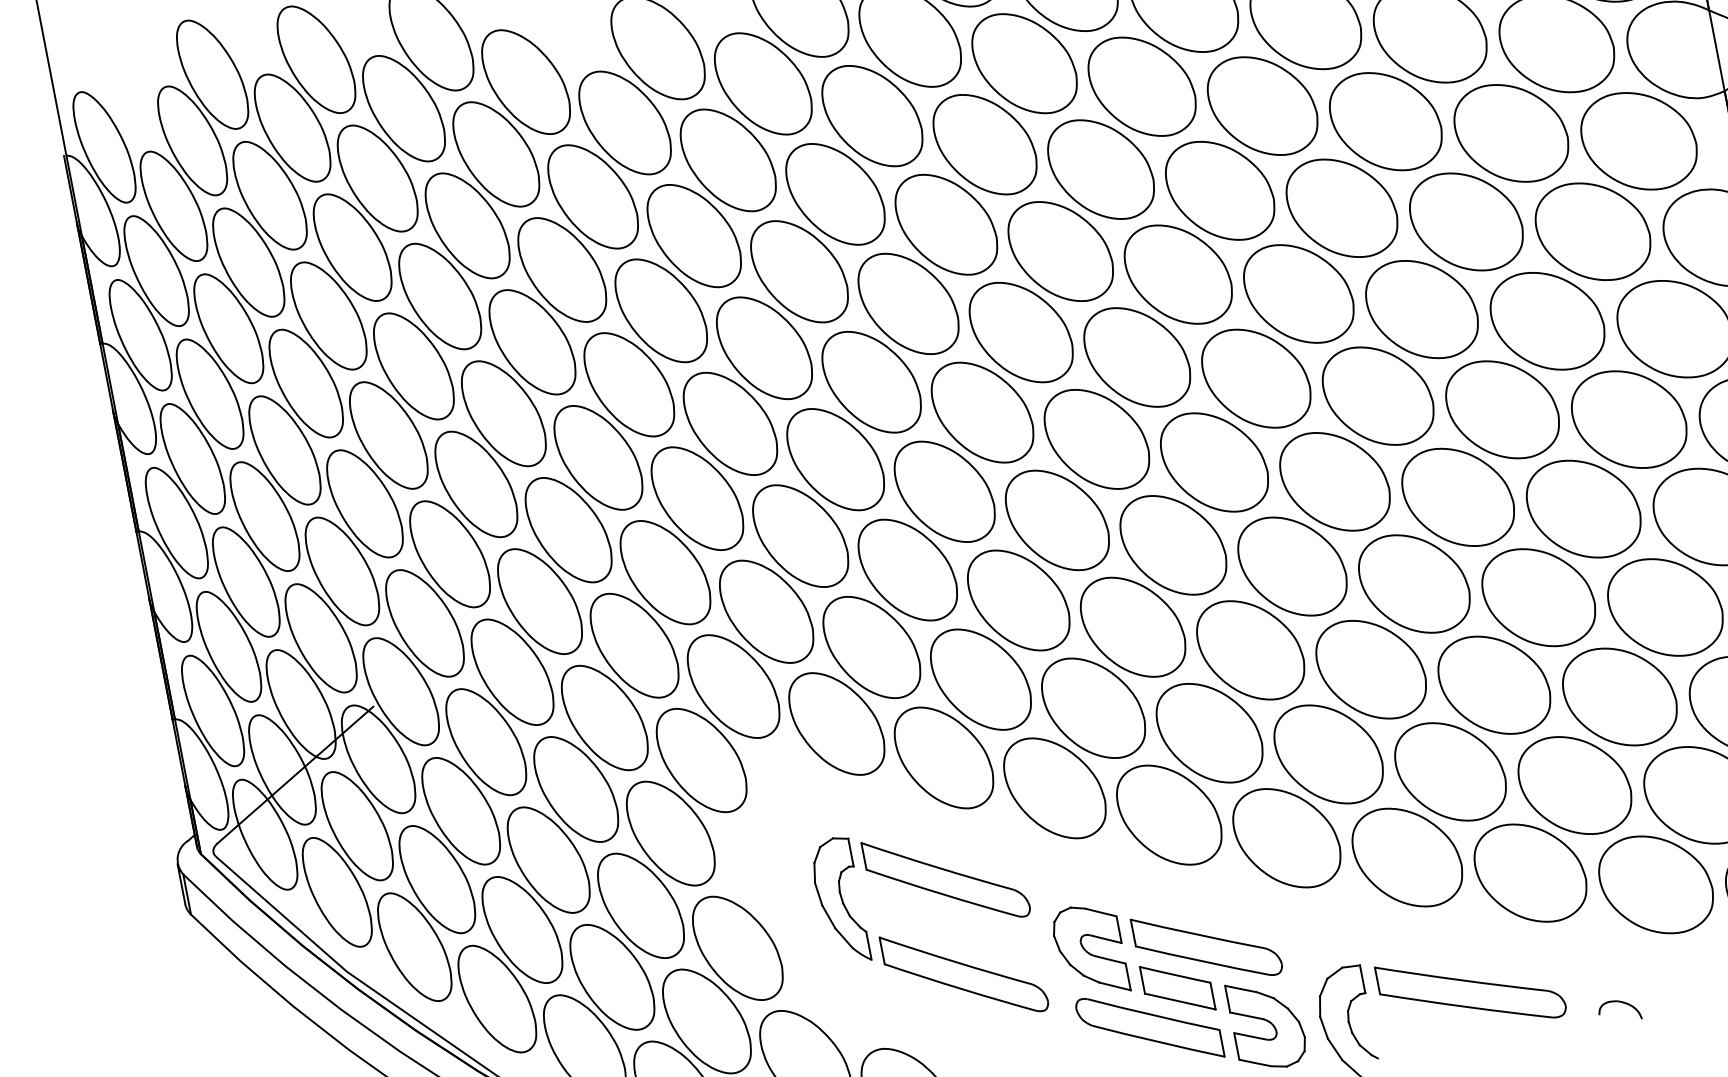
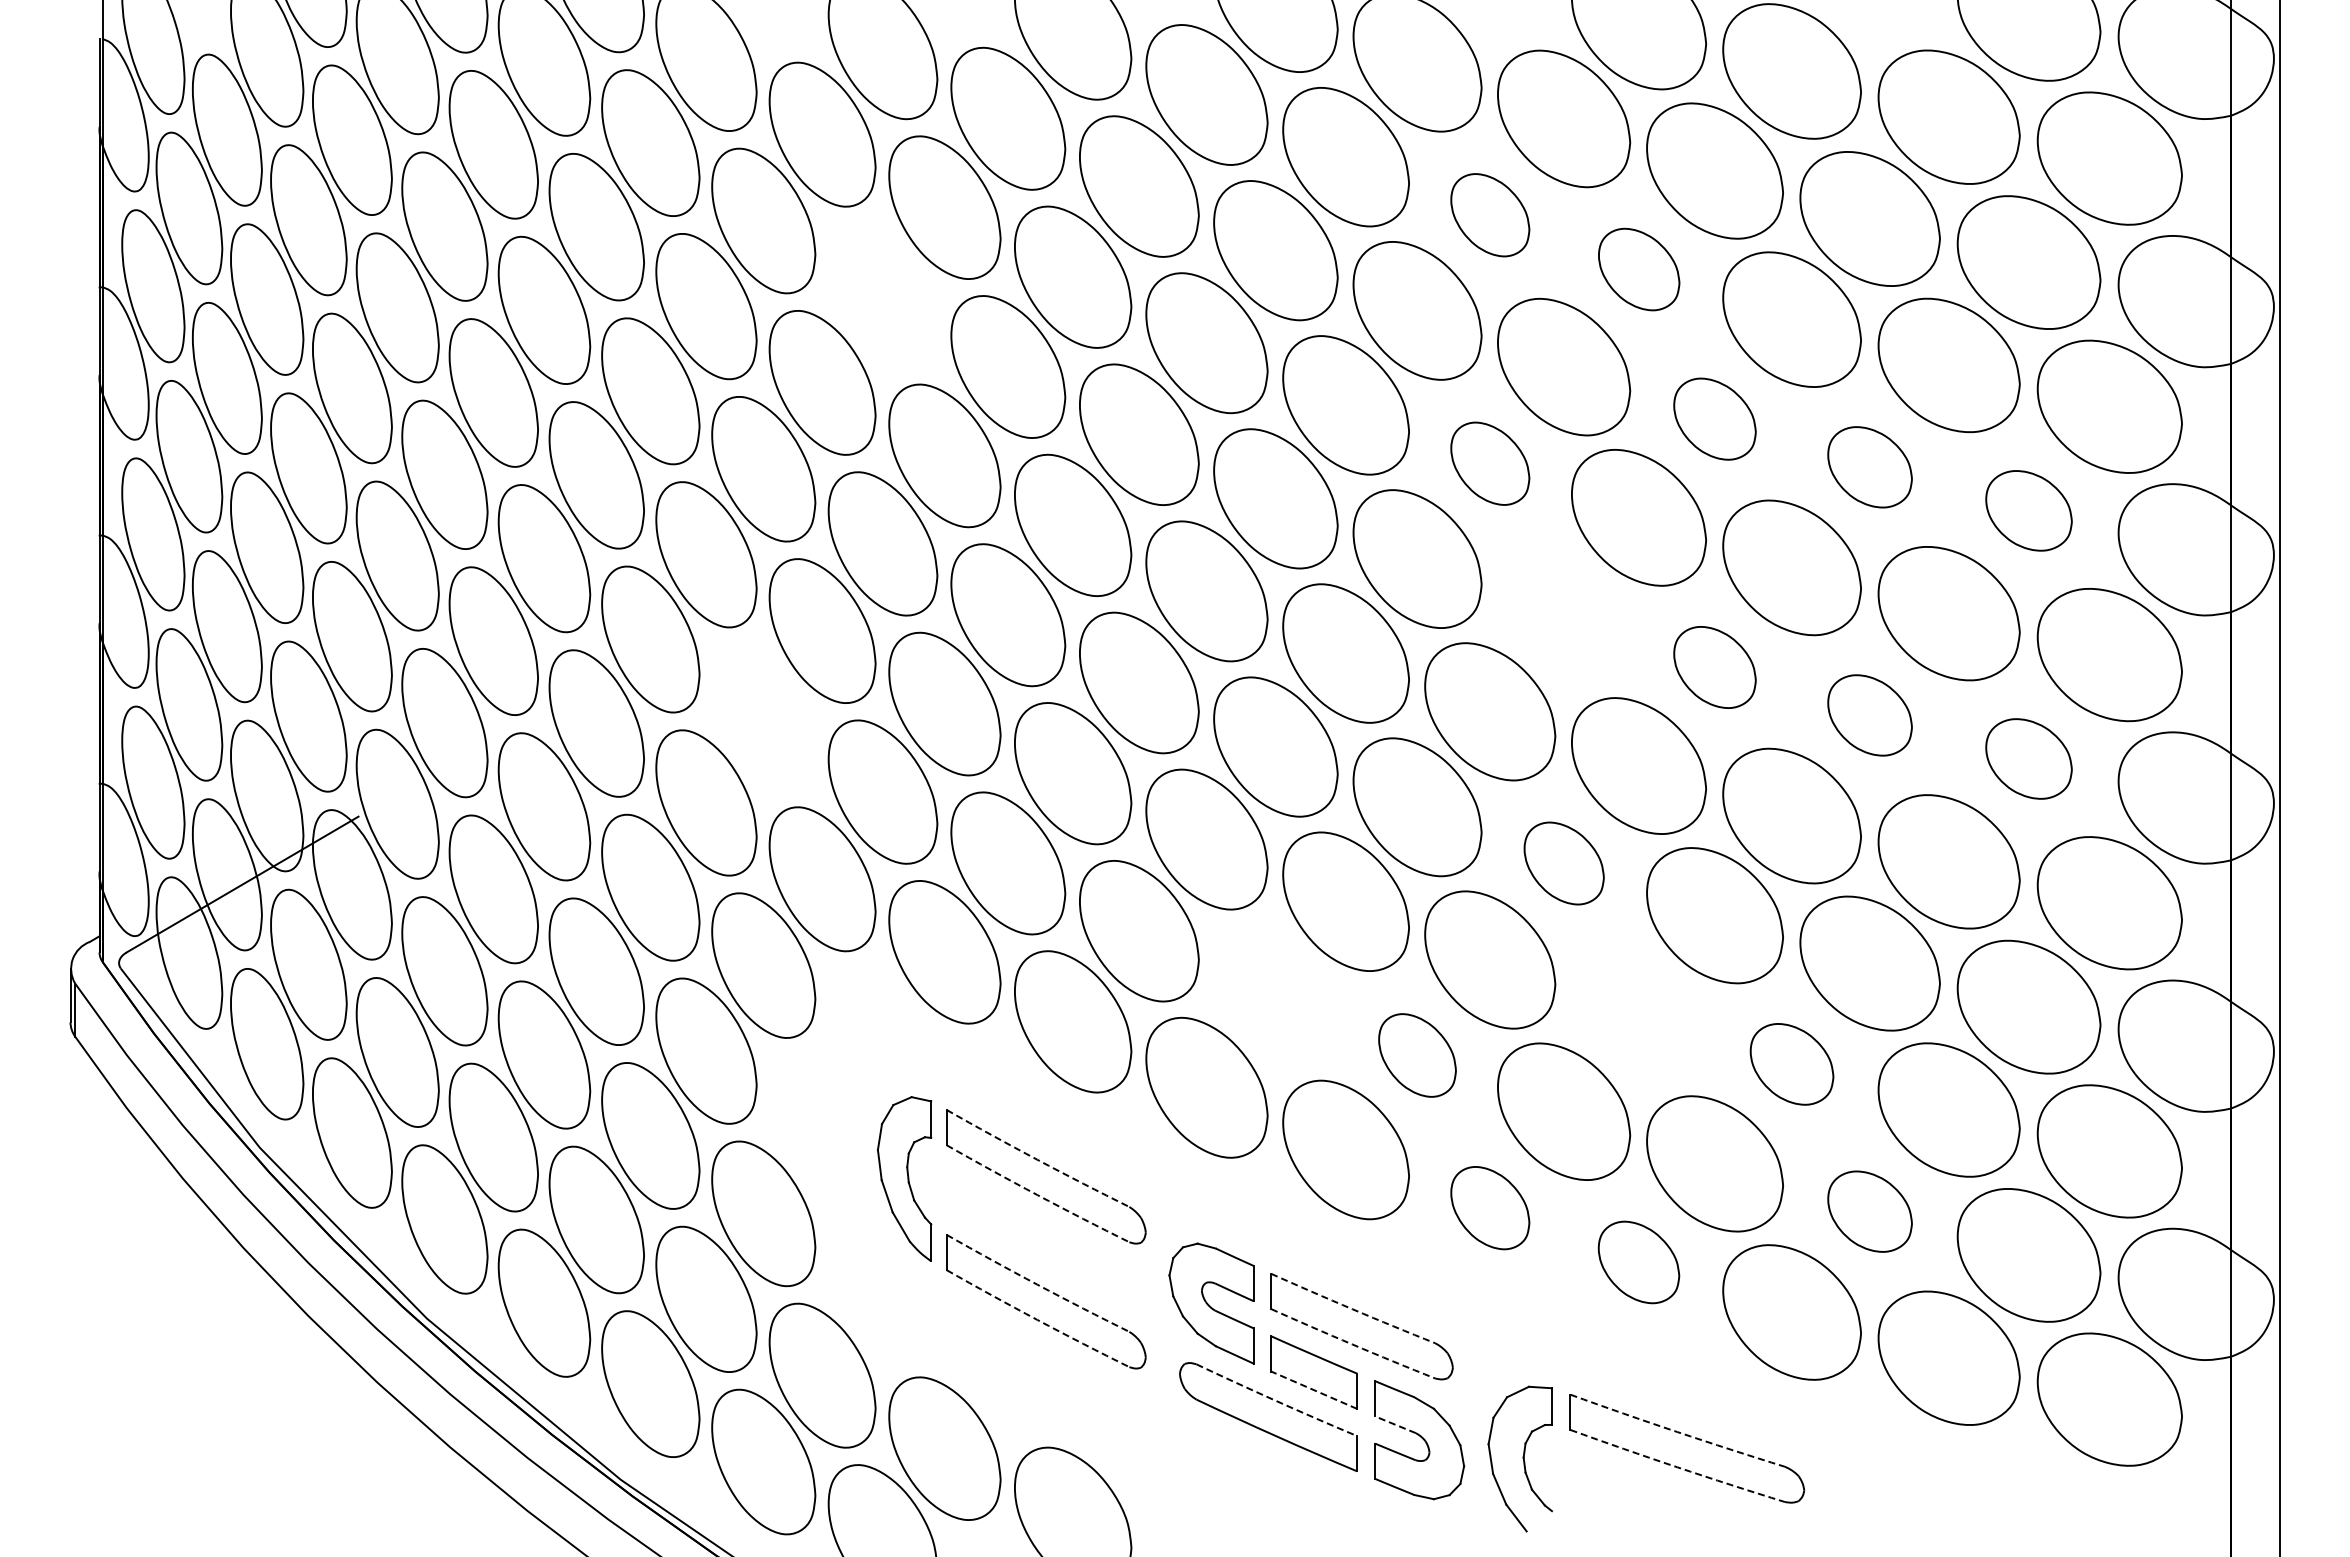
part: (1142, 85) -> (1490, 214), size x0.6
part: (1263, 105) -> (1639, 269), size x0.6
part: (1341, 207) -> (1714, 418), size x0.6
part: (1466, 222) -> (1869, 467), size x0.6
part: (1592, 231) -> (2028, 510), size x0.6
part: (694, 235) -> (882, 295), removed
part: (1178, 274) -> (1490, 463), size x0.6
part: (1256, 378) -> (1564, 615), removed
part: (1377, 396) -> (1714, 667), size x0.6
part: (1502, 409) -> (1869, 715), size x0.6
part: (1628, 419) -> (2028, 758), size x0.6
part: (1292, 566) -> (1564, 863), size x0.6
part: (665, 572) -> (763, 717), removed
part: (1371, 669) -> (1638, 1014), removed
part: (1494, 685) -> (1791, 1064), size x0.6
part: (1093, 707) -> (1275, 994), removed
part: (1209, 733) -> (1417, 1055), size x0.6
part: (1574, 785) -> (1869, 1211), size x0.6
part: (1287, 837) -> (1490, 1207), size x0.6
part: (1407, 857) -> (1638, 1262), size x0.6
arc: (937, 867) -> (1037, 1159), solid -> dashed
arc: (942, 894) -> (1037, 1195), solid -> dashed
arc: (1197, 934) -> (1352, 1309), solid -> dashed
arc: (955, 961) -> (1037, 1284), solid -> dashed
arc: (1202, 961) -> (1352, 1344), solid -> dashed
arc: (1461, 979) -> (1677, 1431), solid -> dashed
arc: (960, 988) -> (1037, 1319), solid -> dashed
line: (1180, 1001) -> (1314, 1390), solid -> dashed
part: (1621, 1003) -> (1876, 1500), removed
arc: (1466, 1007) -> (1677, 1467), solid -> dashed
arc: (1153, 1015) -> (1276, 1401), solid -> dashed
line: (1246, 1015) -> (1395, 1424), solid -> dashed

